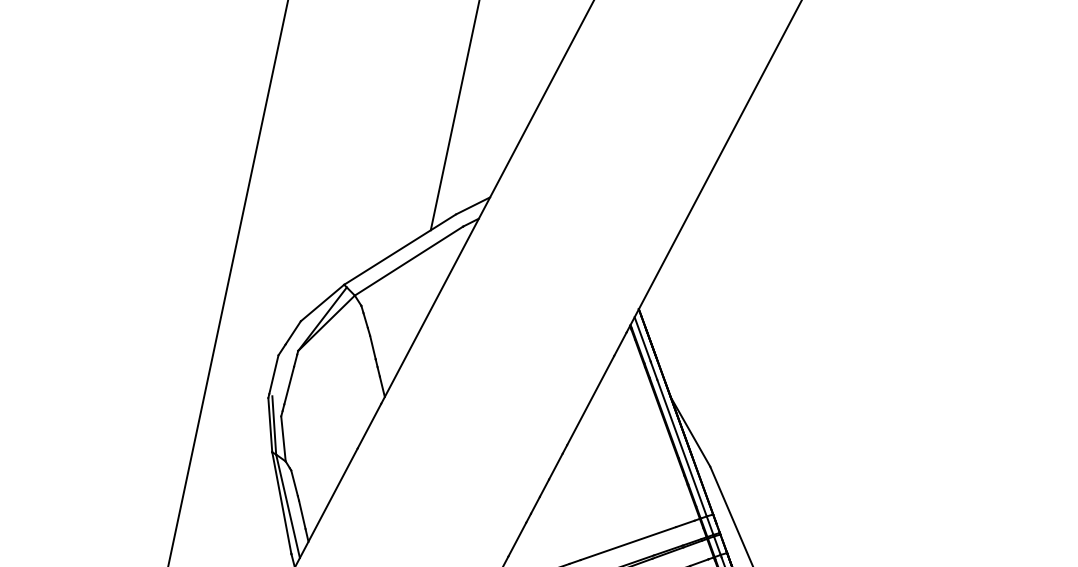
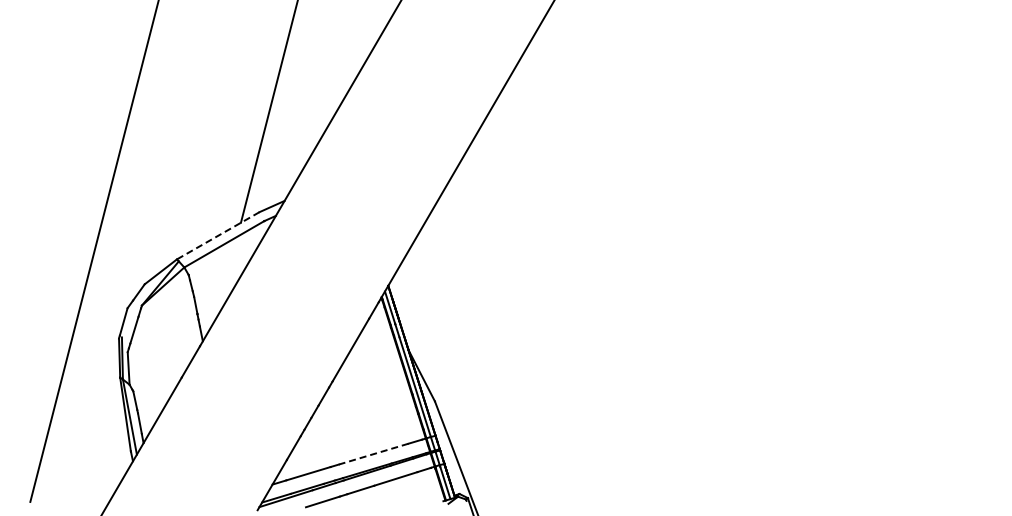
line: (400, 249) -> (218, 235), solid -> dashed
line: (628, 544) -> (373, 454), solid -> dashed

